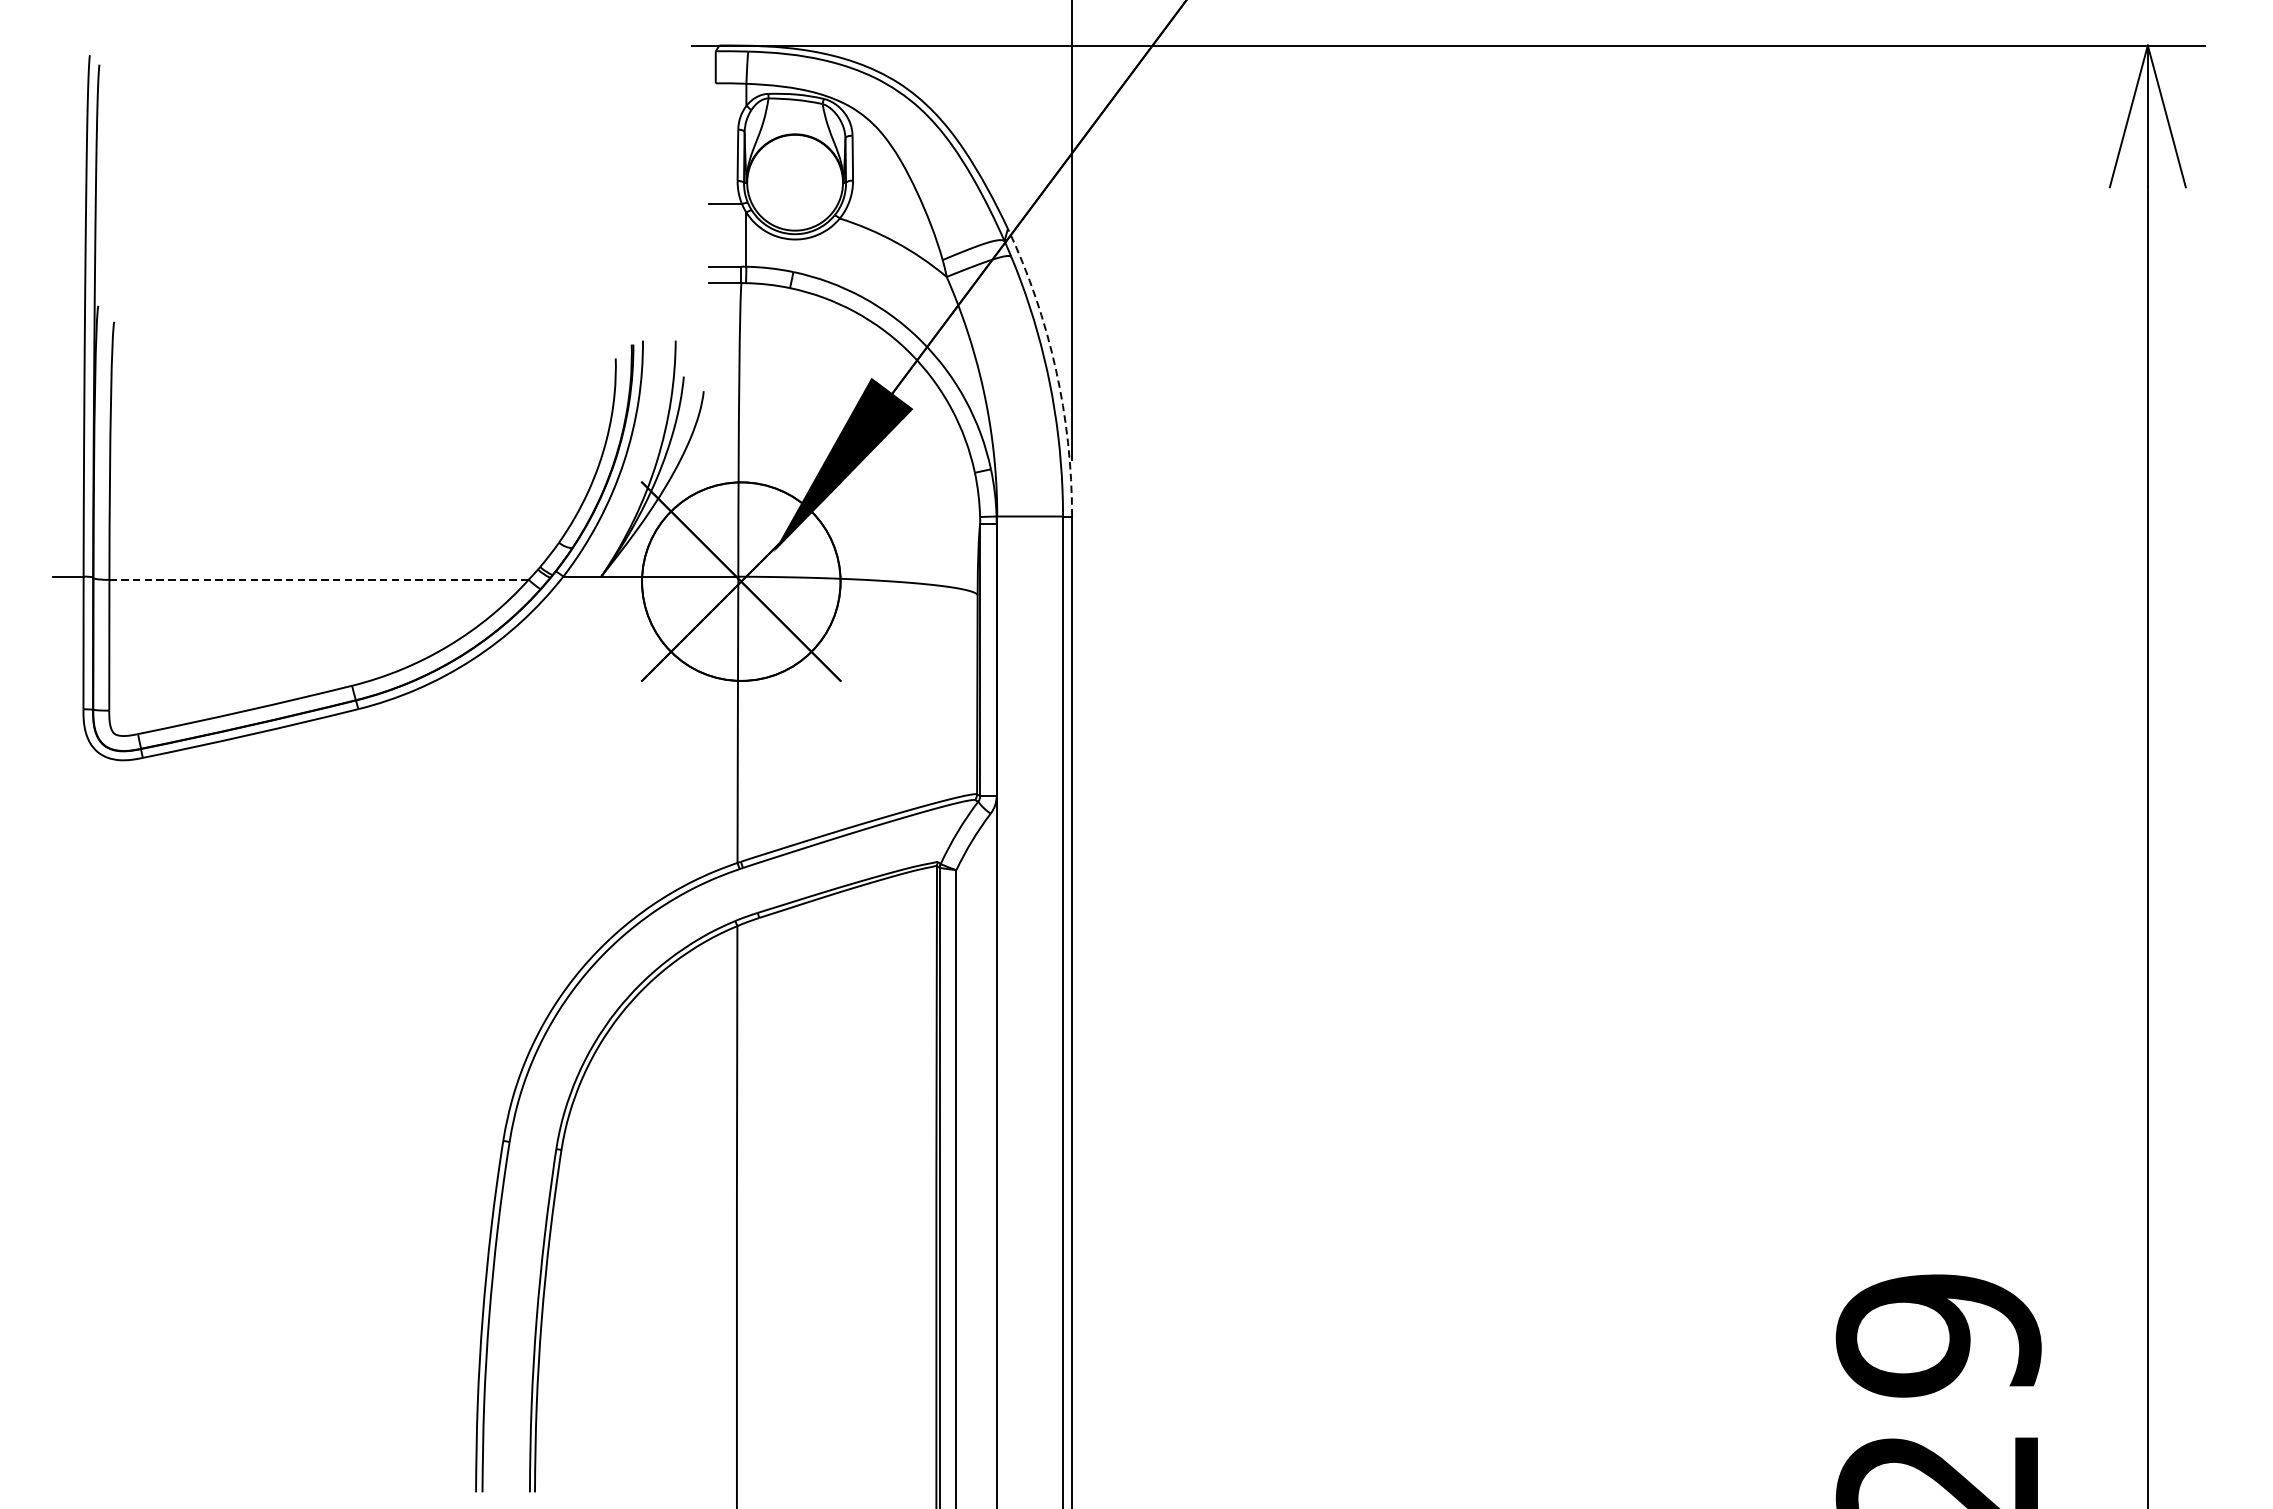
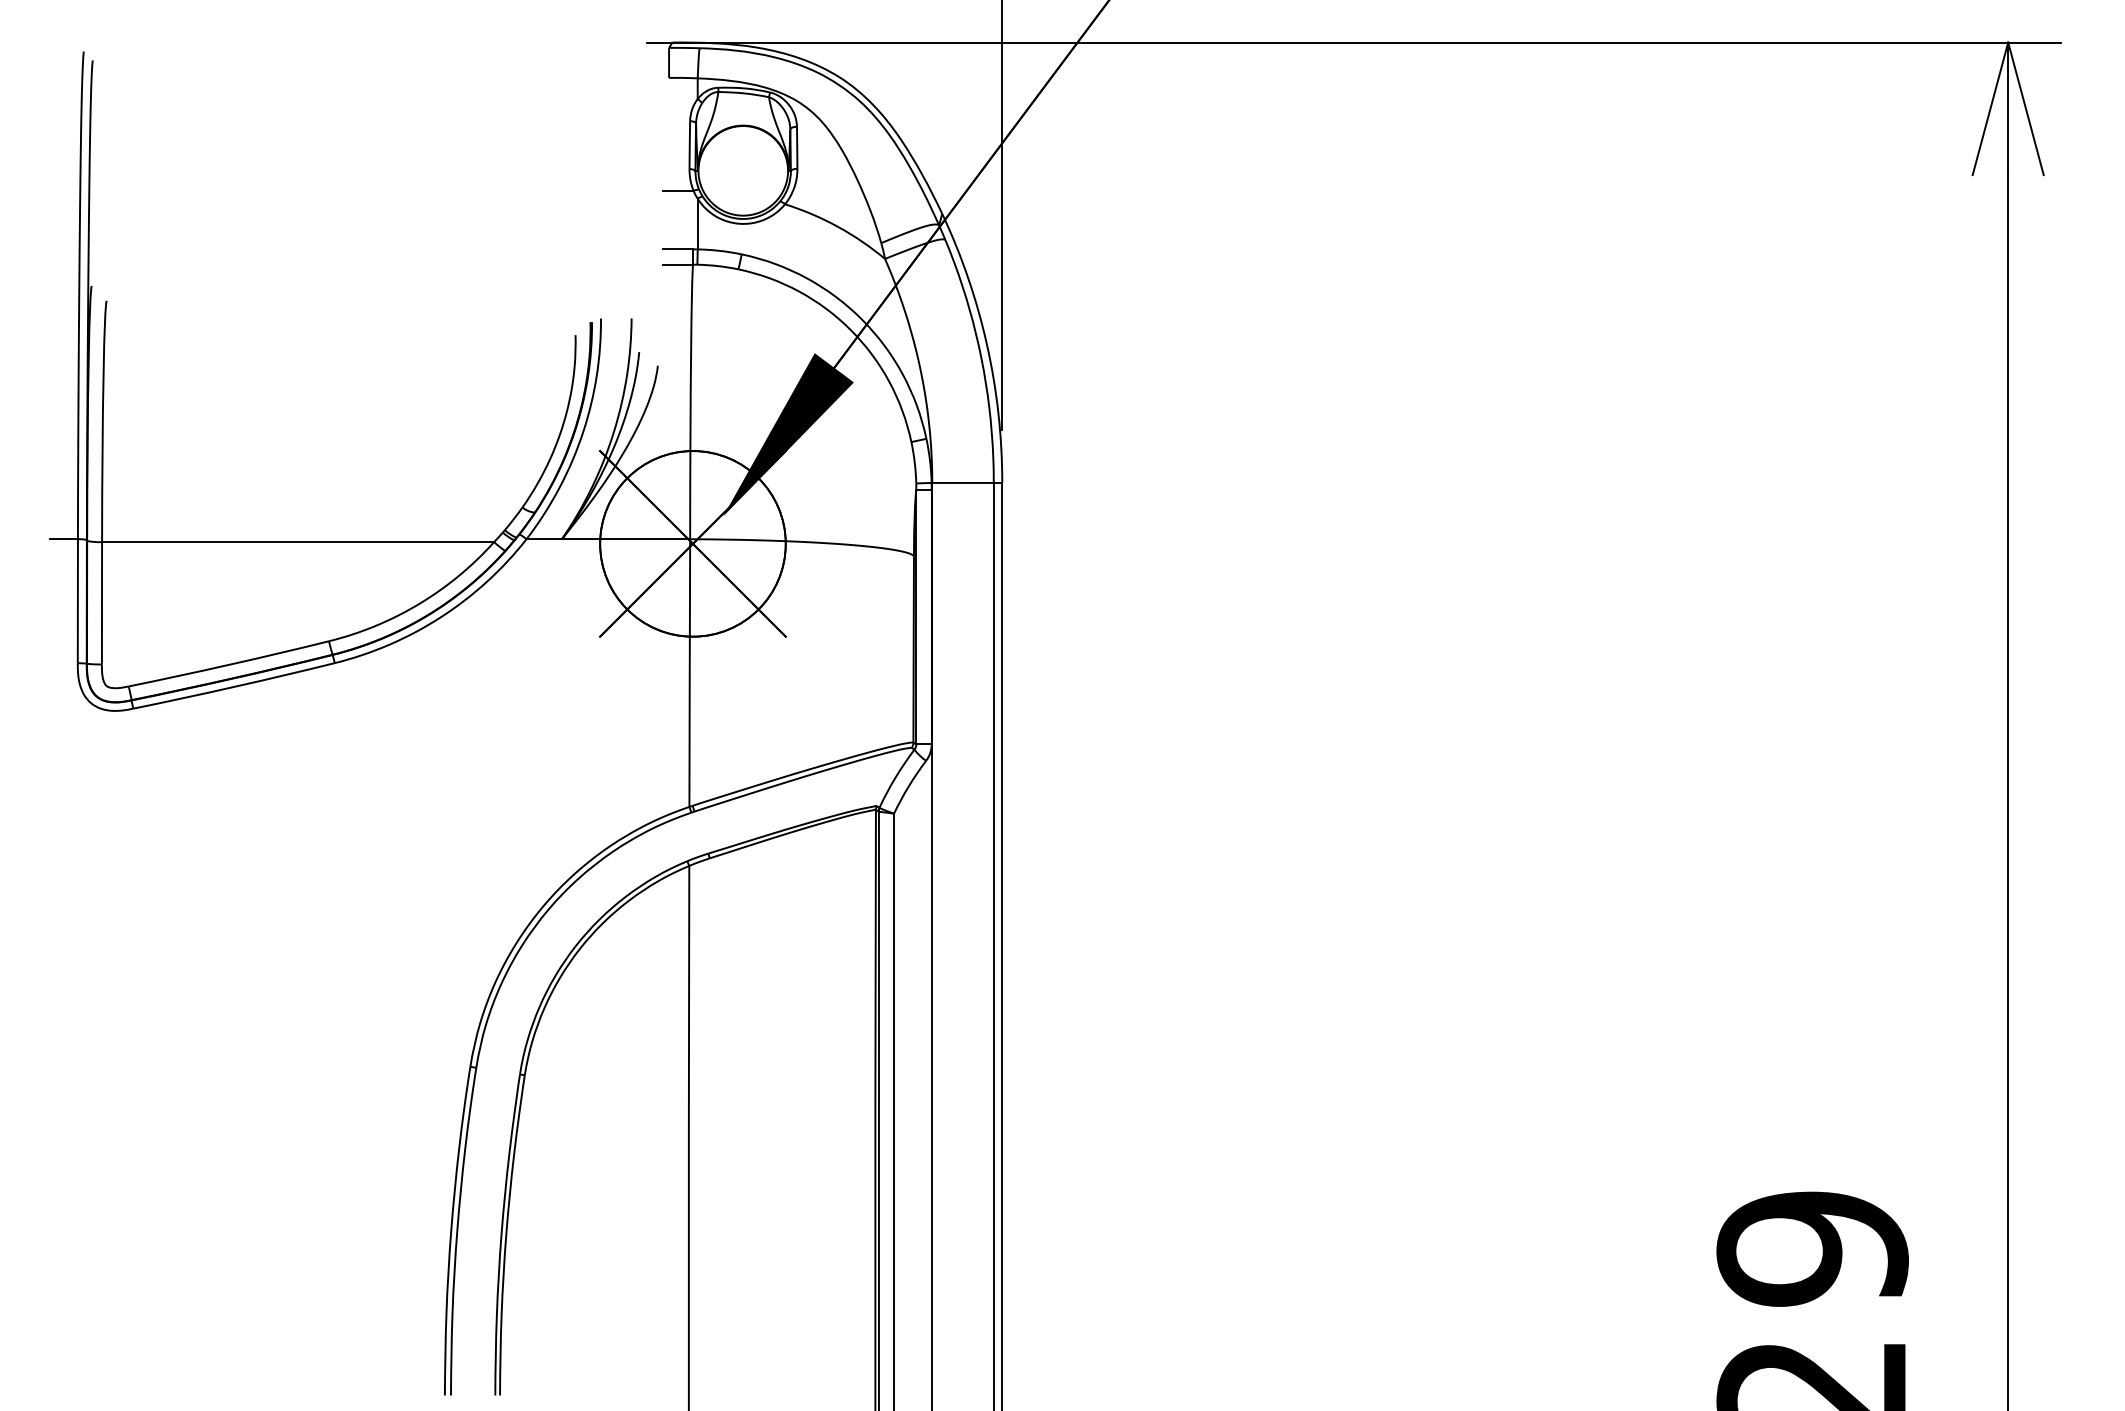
arc: (1056, 369) -> (987, 345), dashed -> solid
line: (319, 580) -> (298, 542), dashed -> solid

